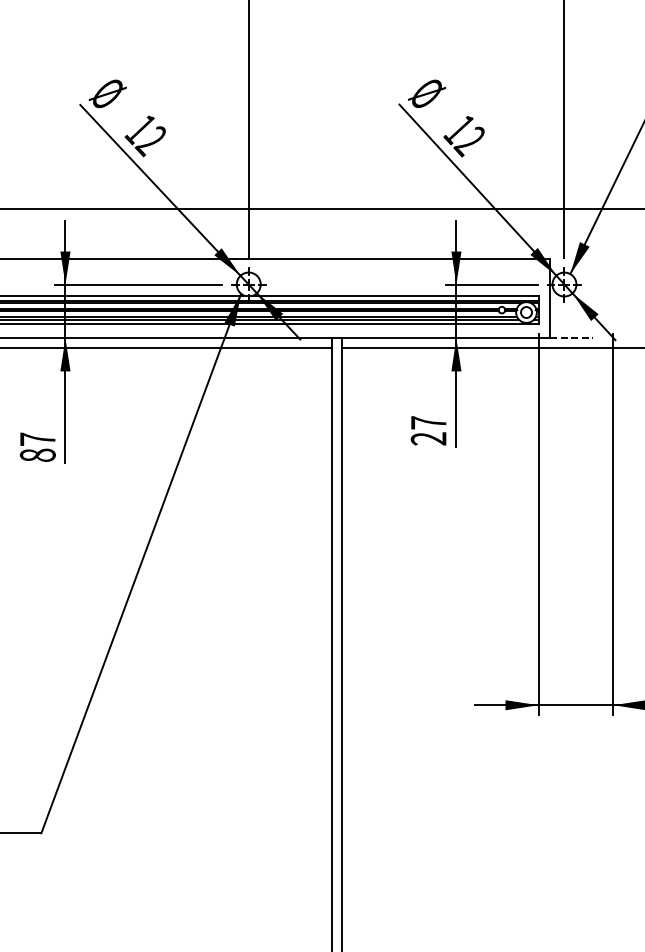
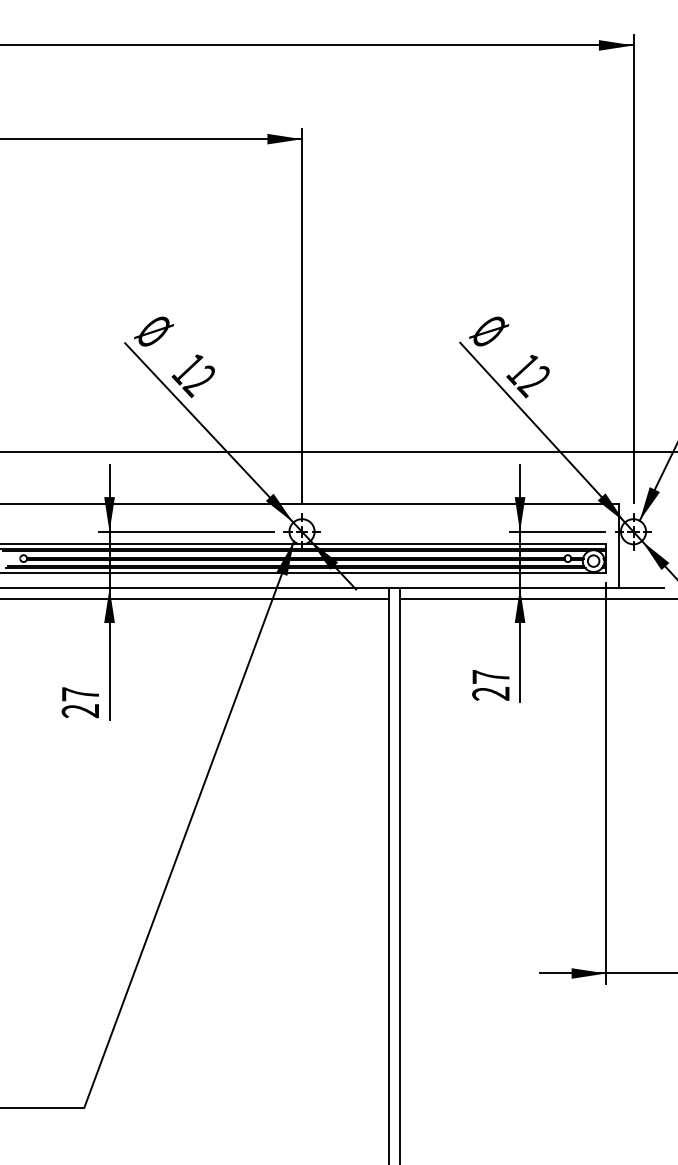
line: (572, 338) -> (641, 588), dashed -> solid
text: (37, 455) -> (80, 711), 87 -> 27

